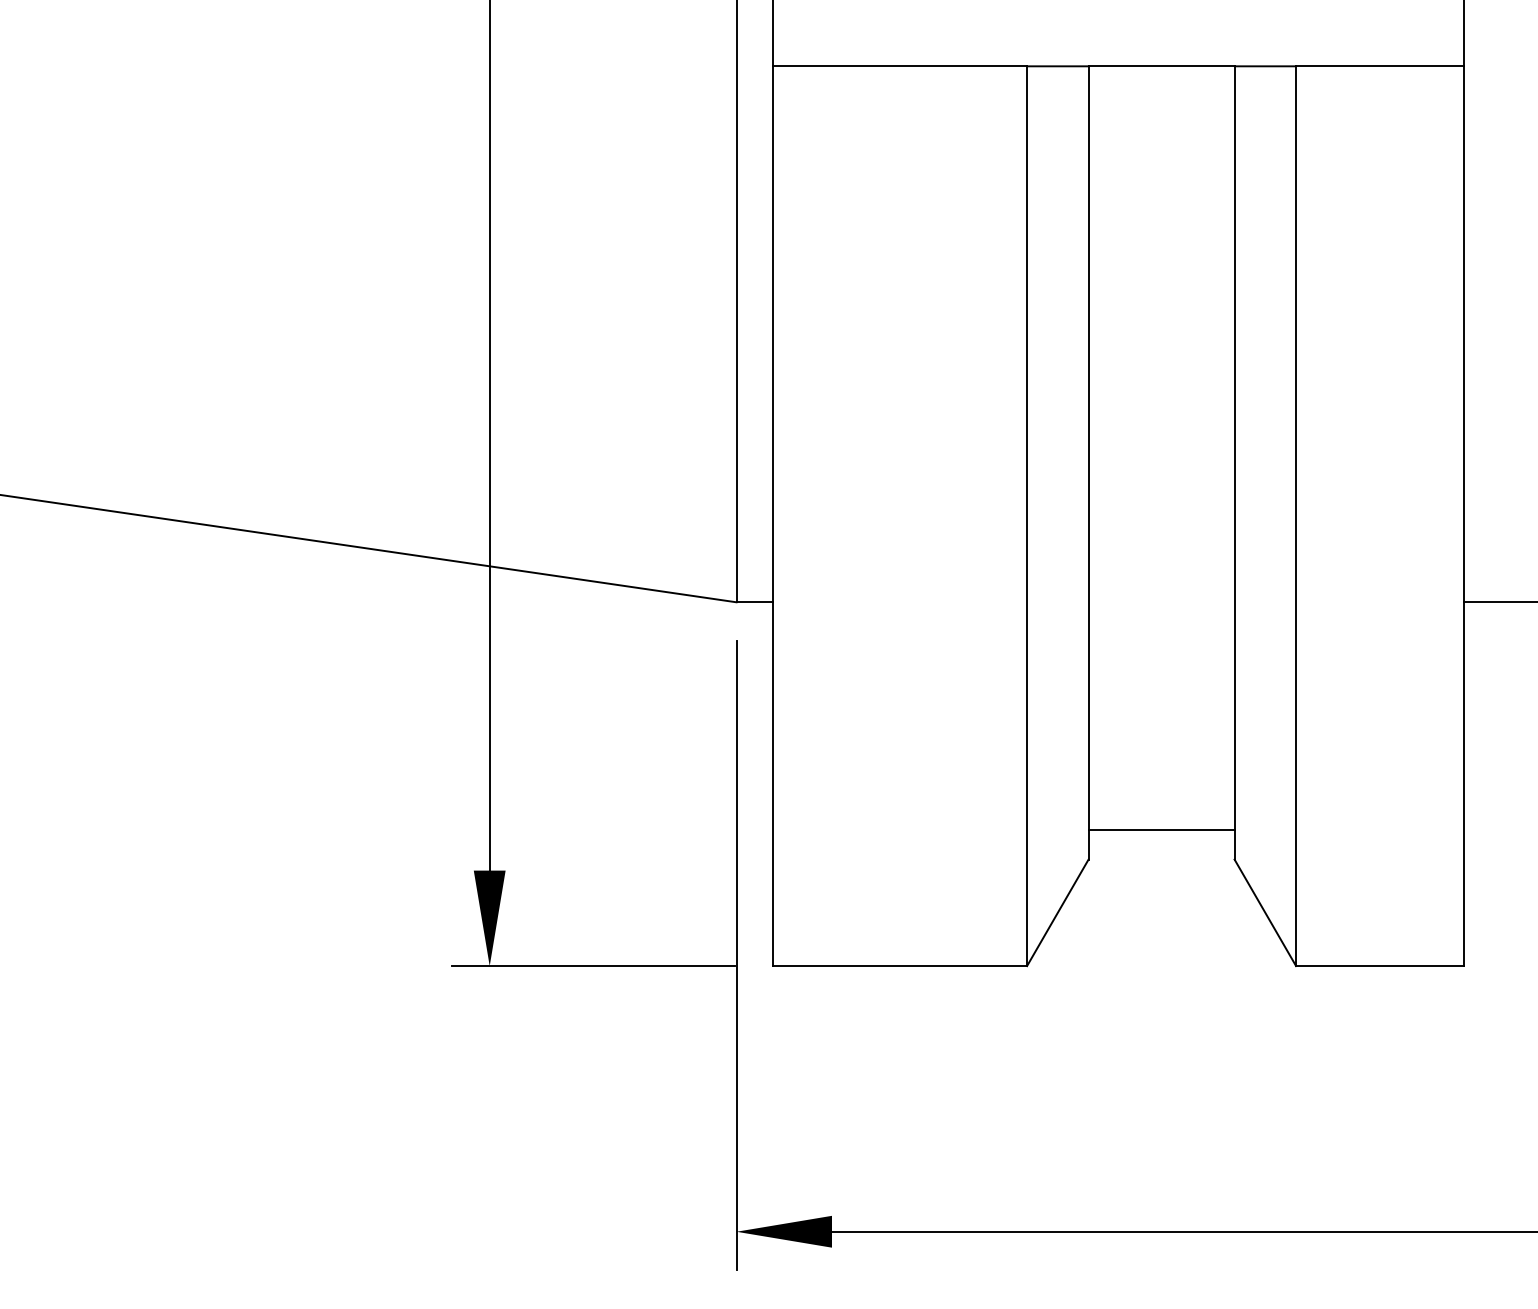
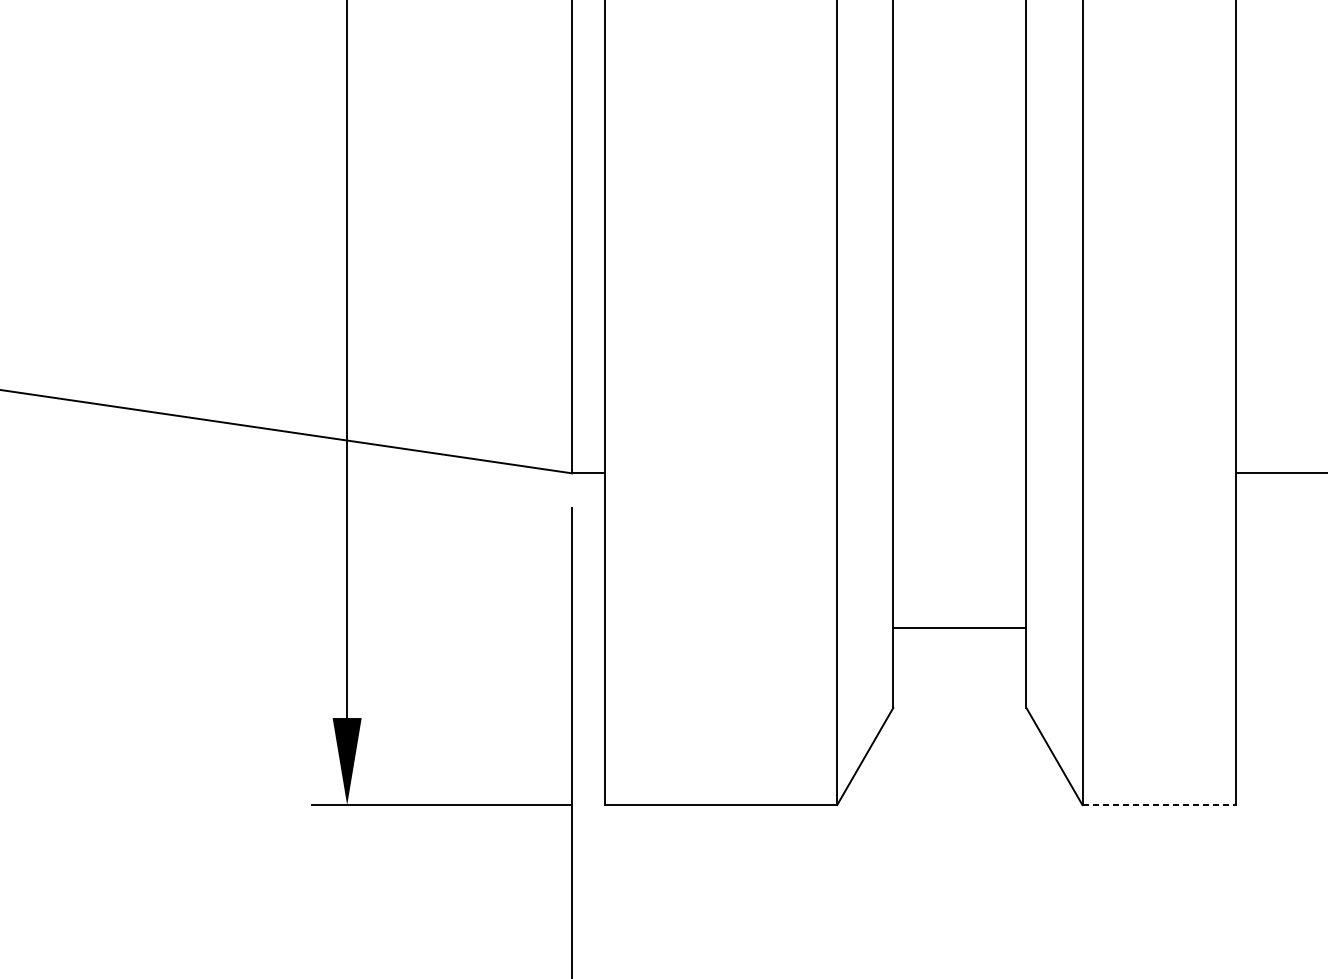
line: (1161, 829) -> (959, 627), moved
line: (1380, 966) -> (1159, 805), solid -> dashed

